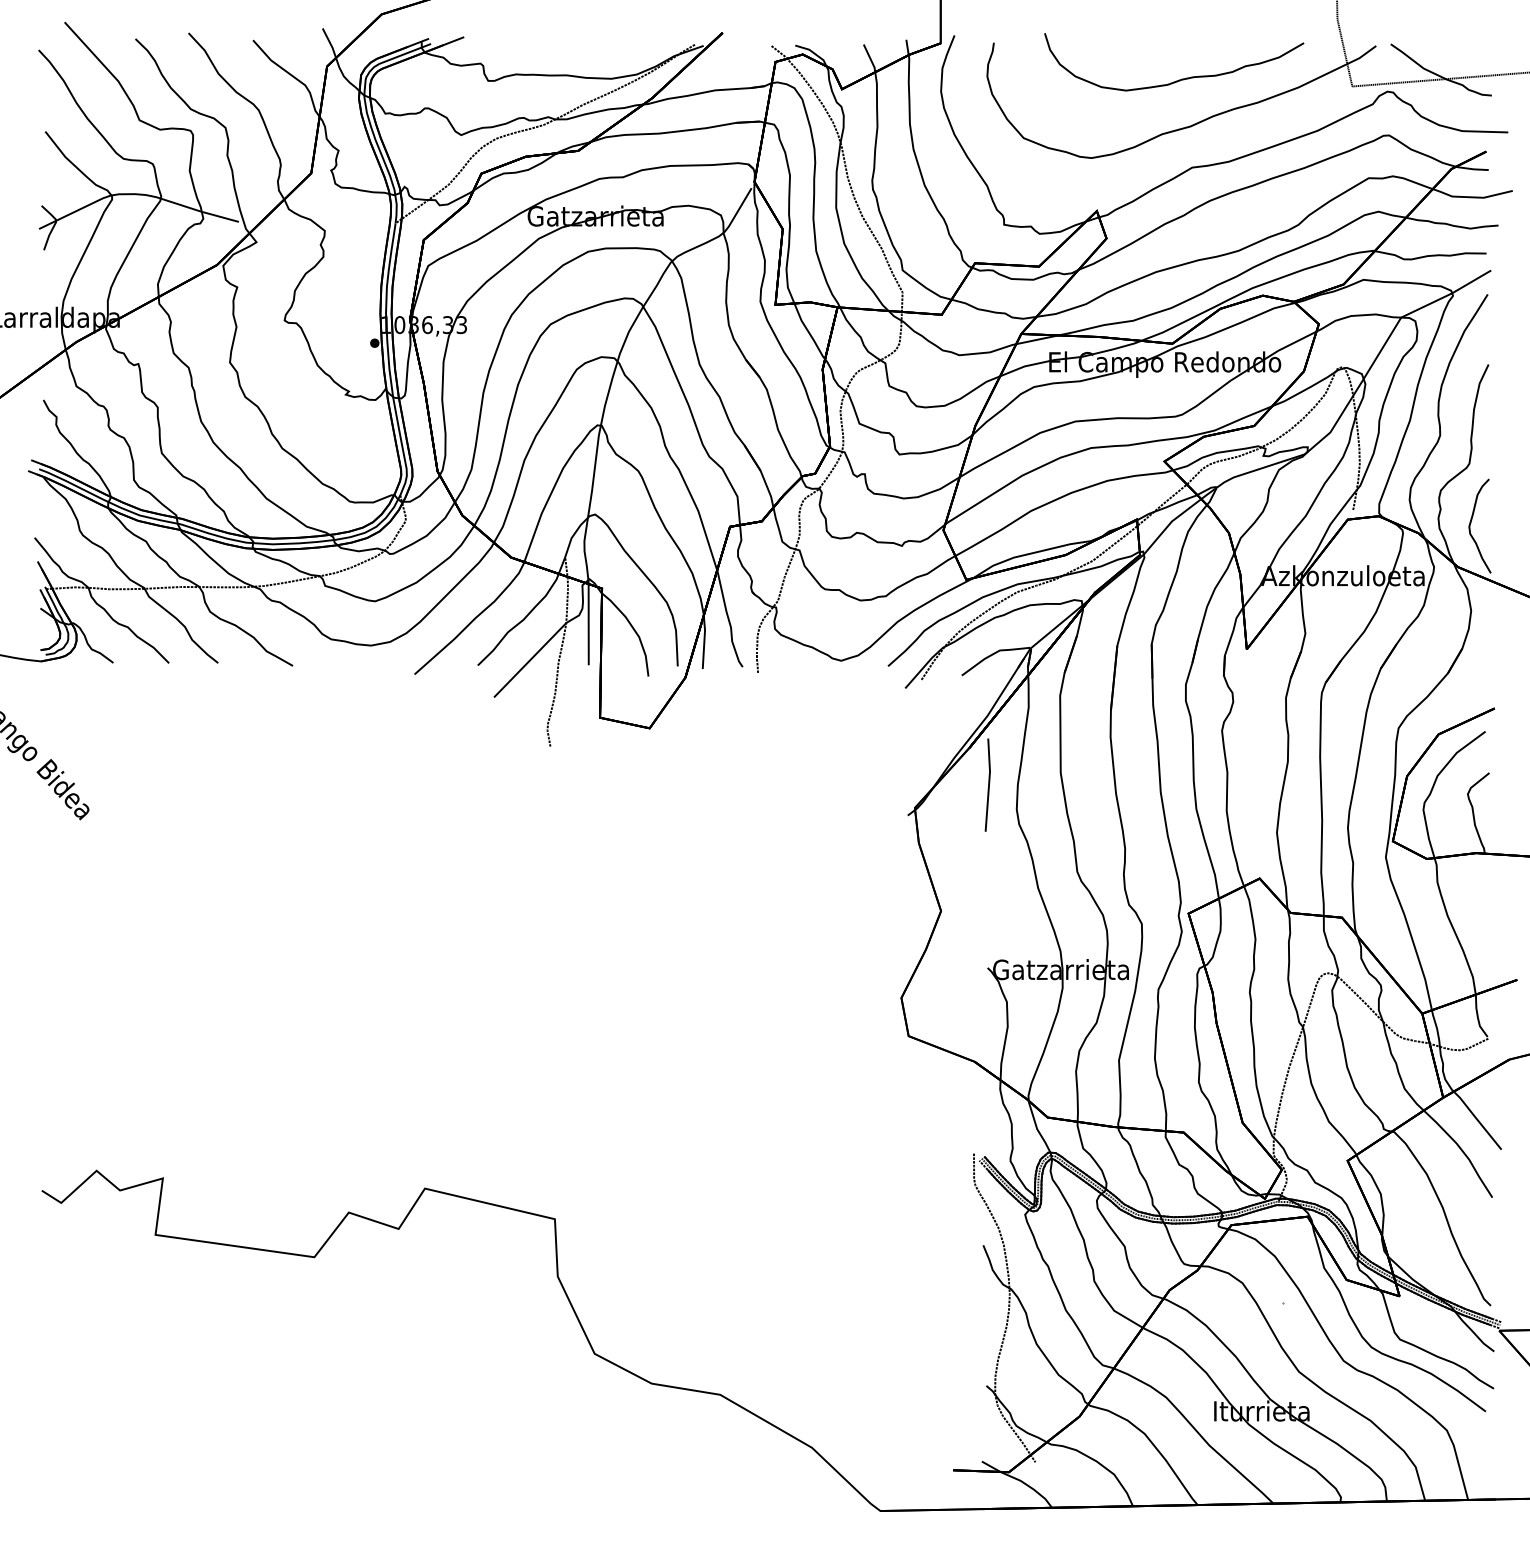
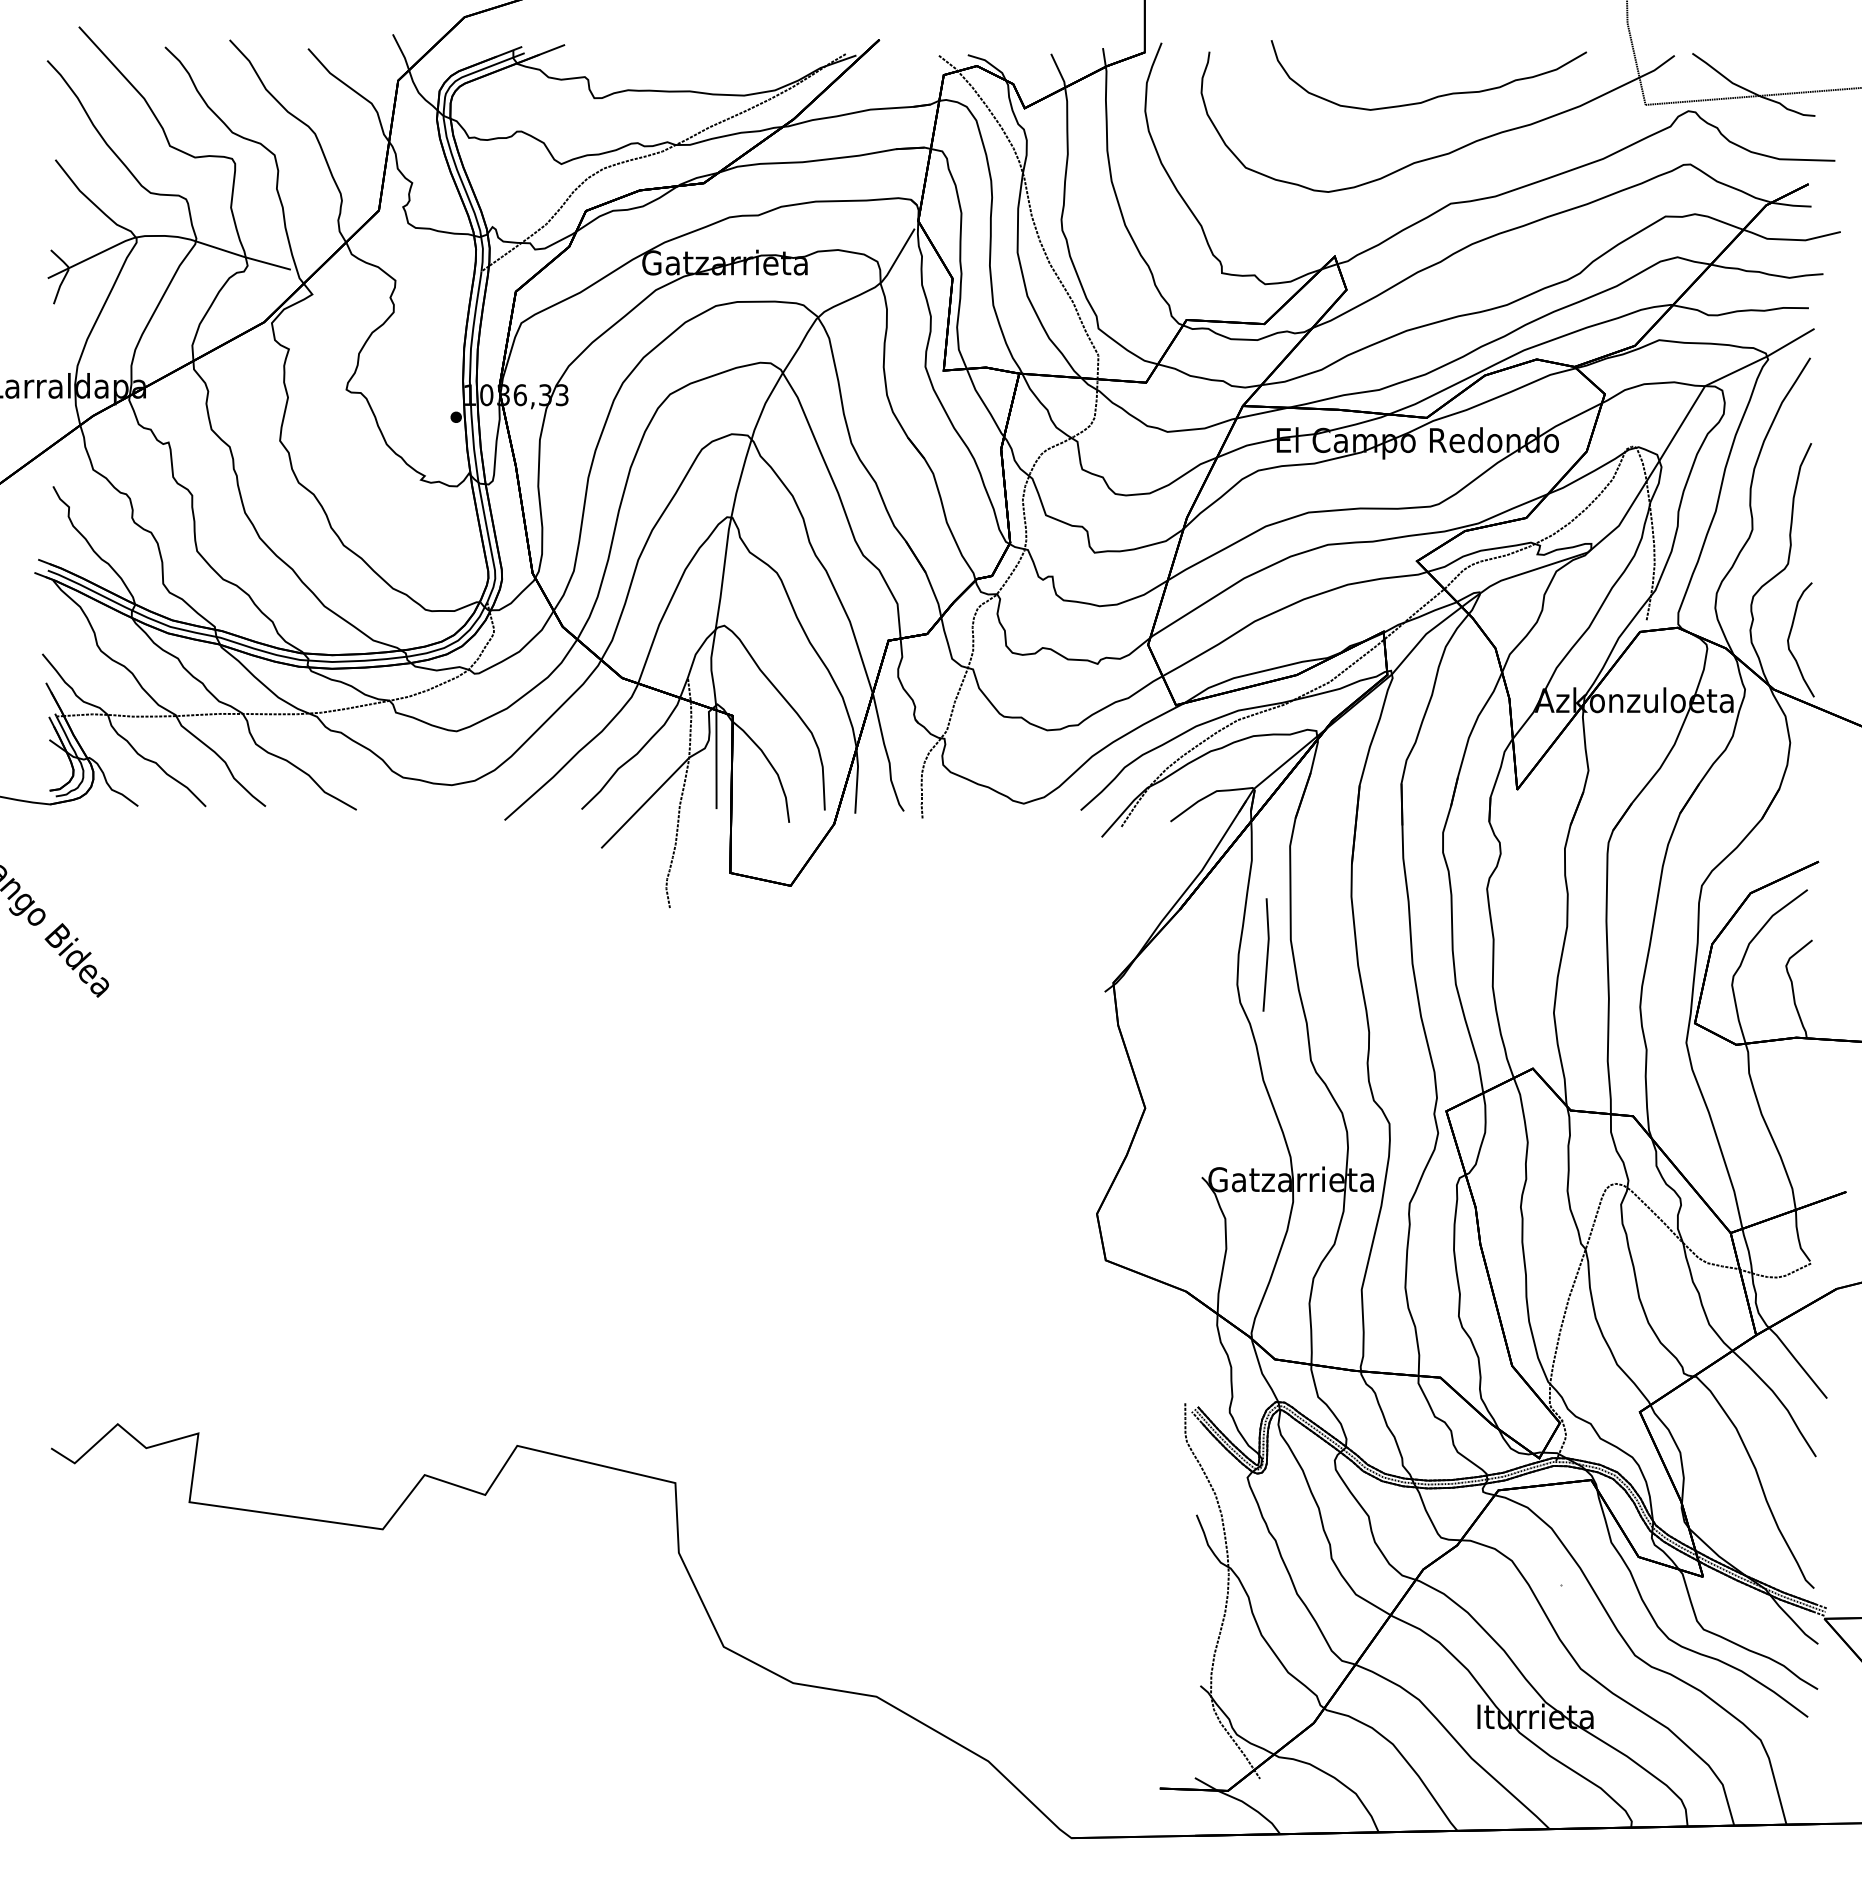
line: (988, 784) -> (1266, 954), moved

